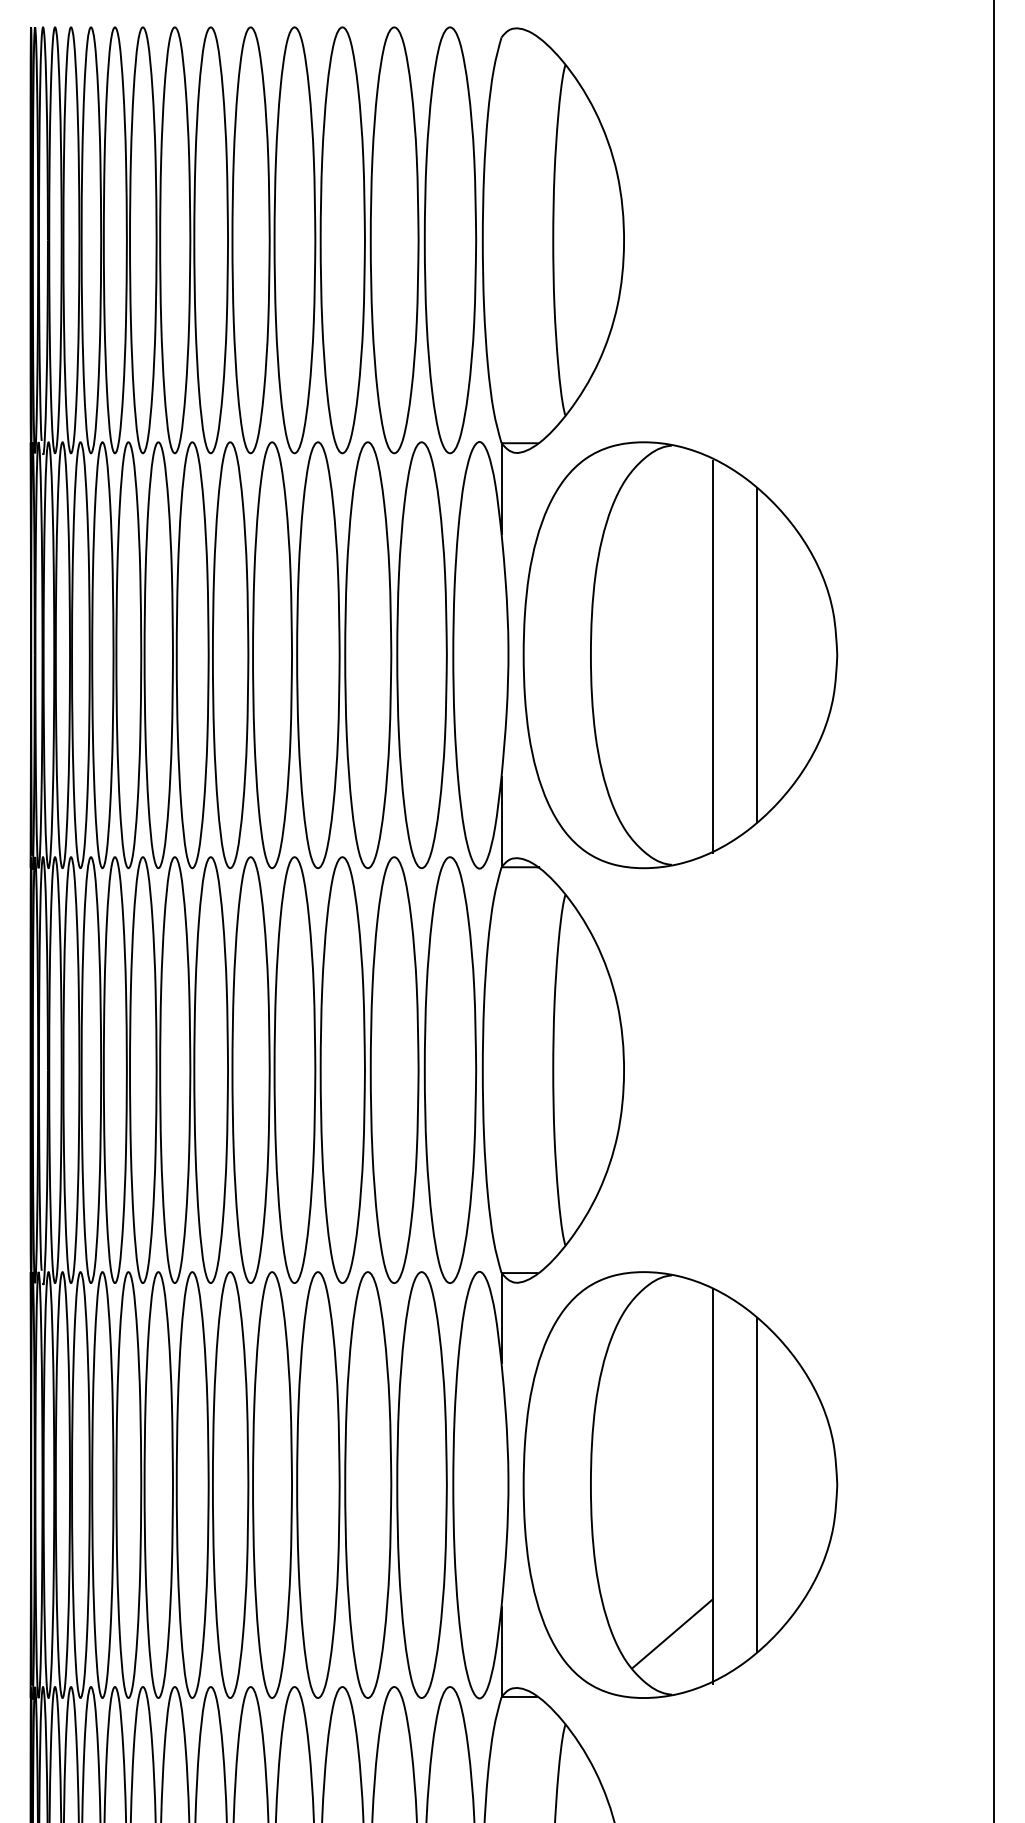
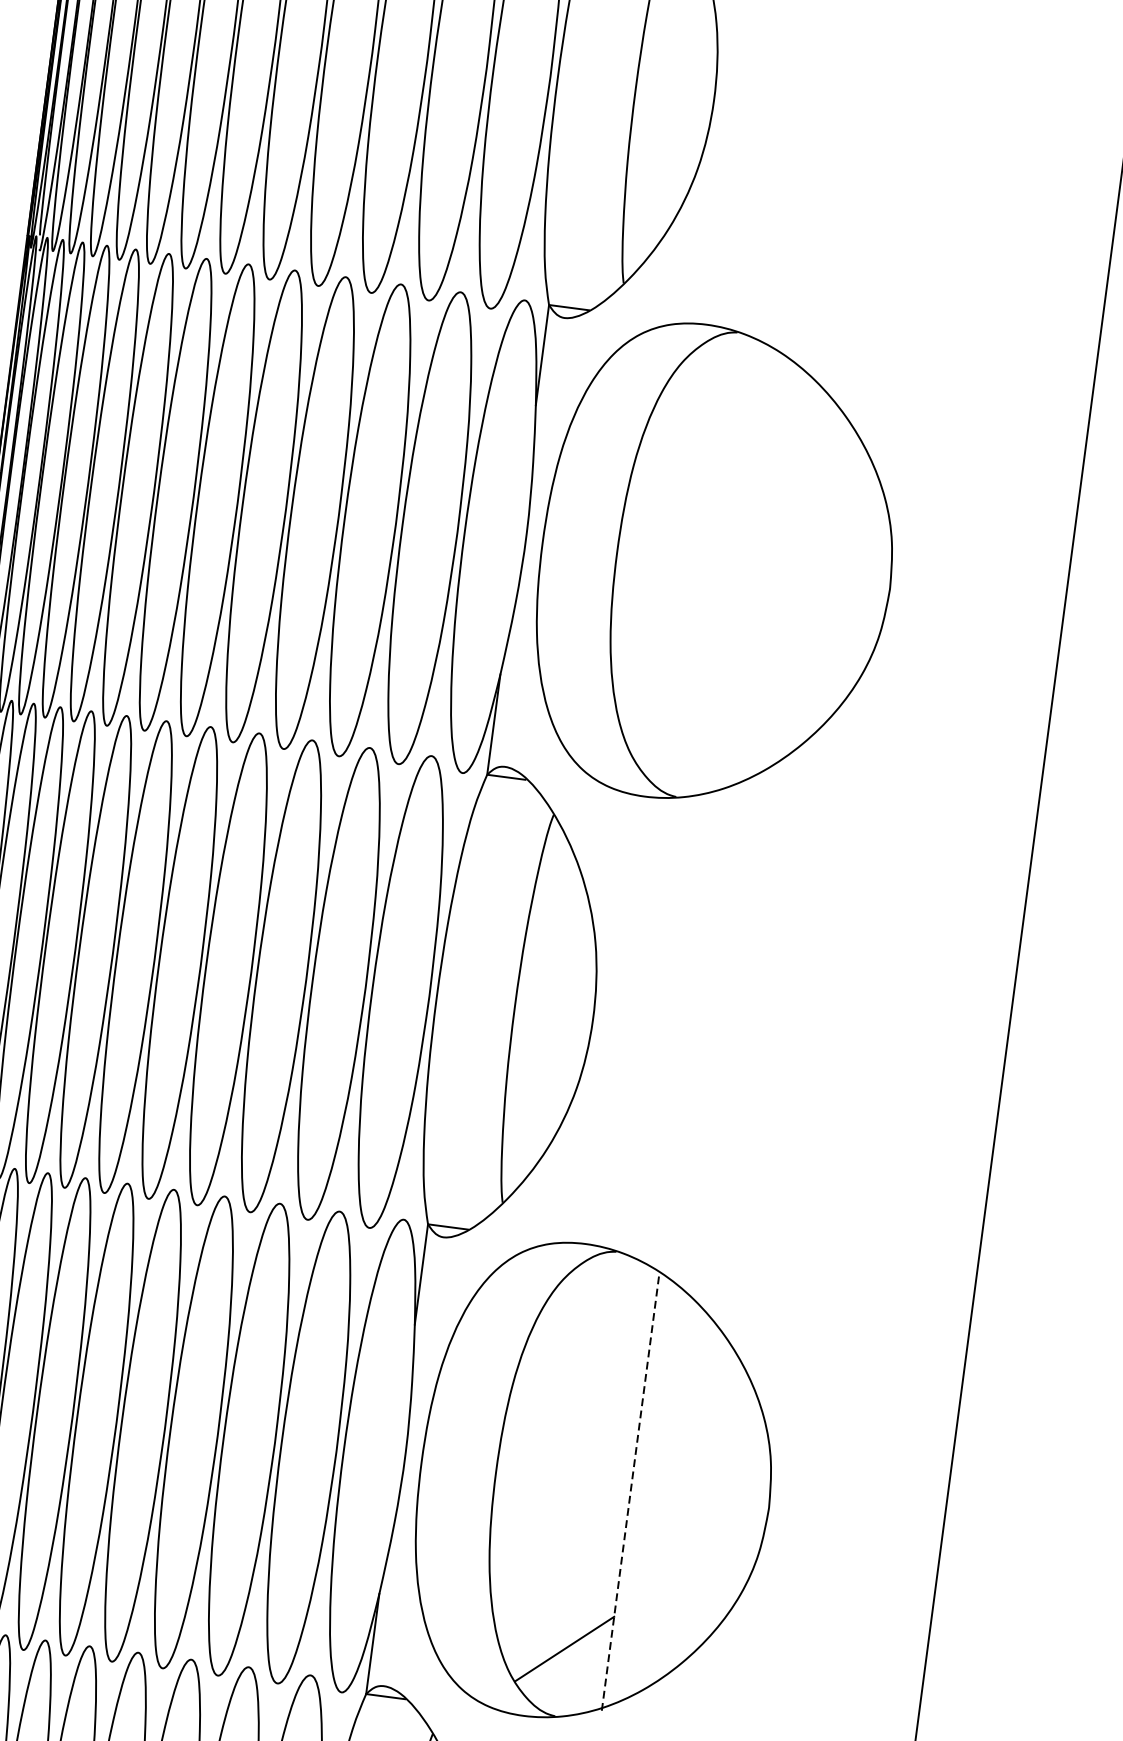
line: (757, 654) -> (801, 576), removed
line: (712, 656) -> (751, 572), removed
line: (757, 1484) -> (680, 1495), removed
line: (712, 1486) -> (630, 1491), solid -> dashed

